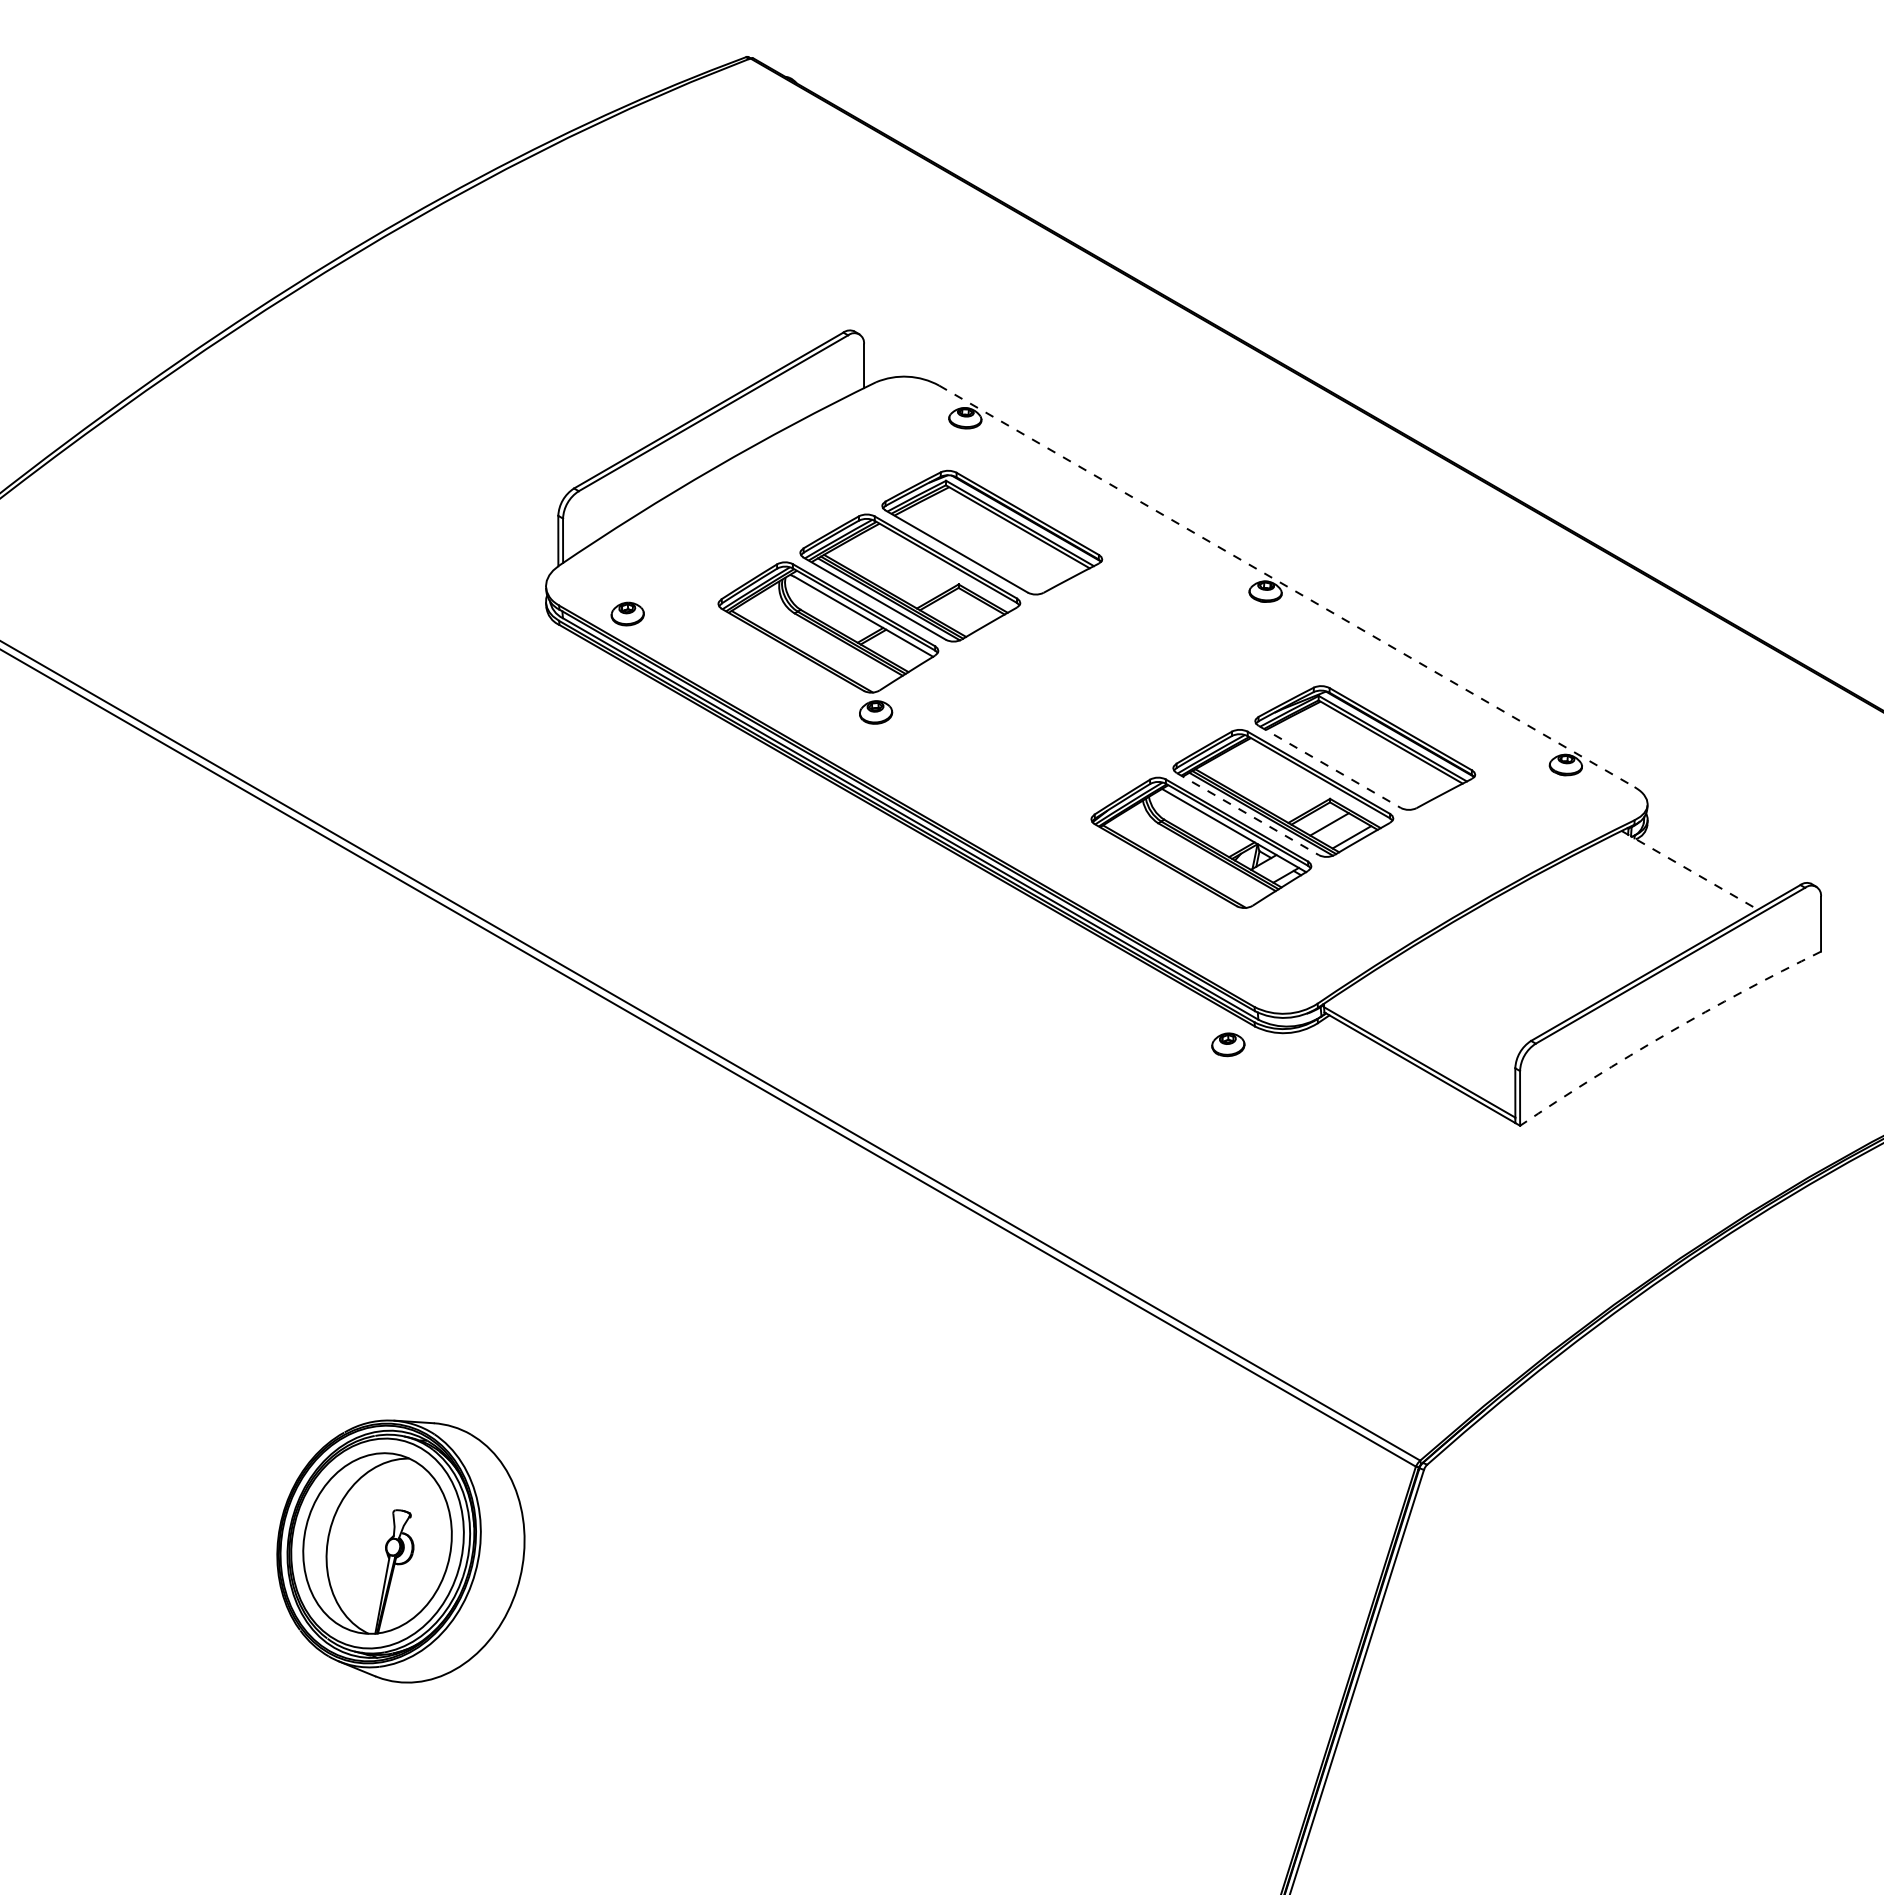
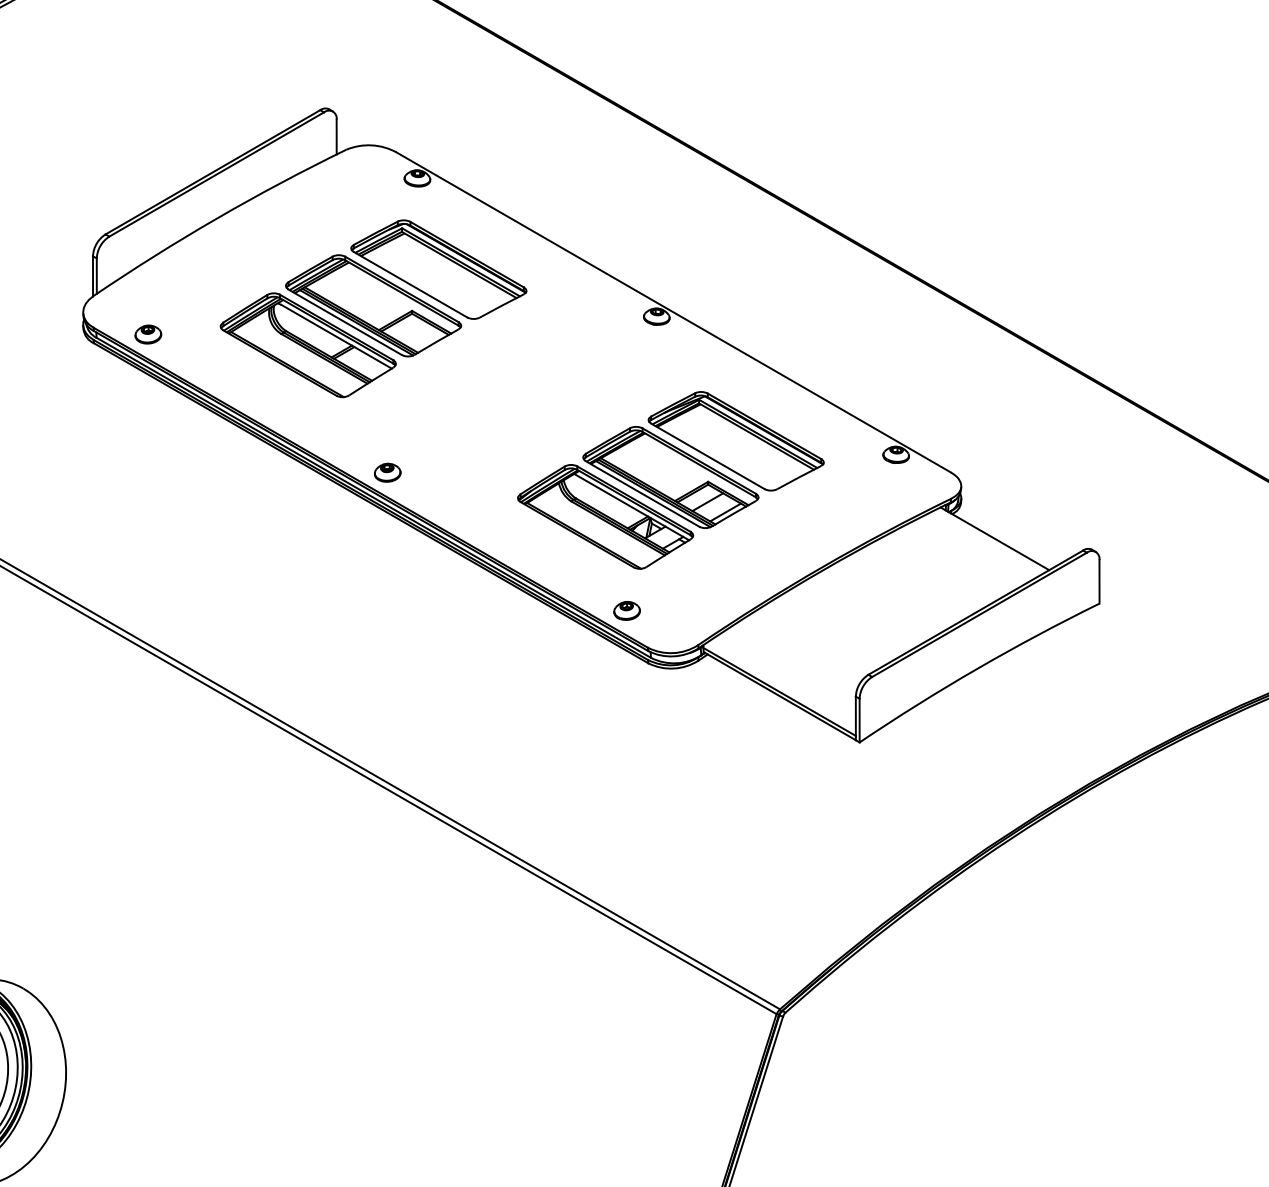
line: (1287, 586) -> (674, 312), dashed -> solid
part: (876, 712) -> (388, 472), moved
line: (1330, 767) -> (708, 456), dashed -> solid
line: (1248, 814) -> (643, 494), dashed -> solid
line: (1689, 870) -> (994, 538), dashed -> solid
arc: (1667, 1033) -> (977, 668), dashed -> solid
part: (1228, 1044) -> (627, 610), moved

